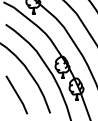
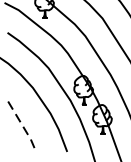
line: (17, 95) -> (23, 127), solid -> dashed

